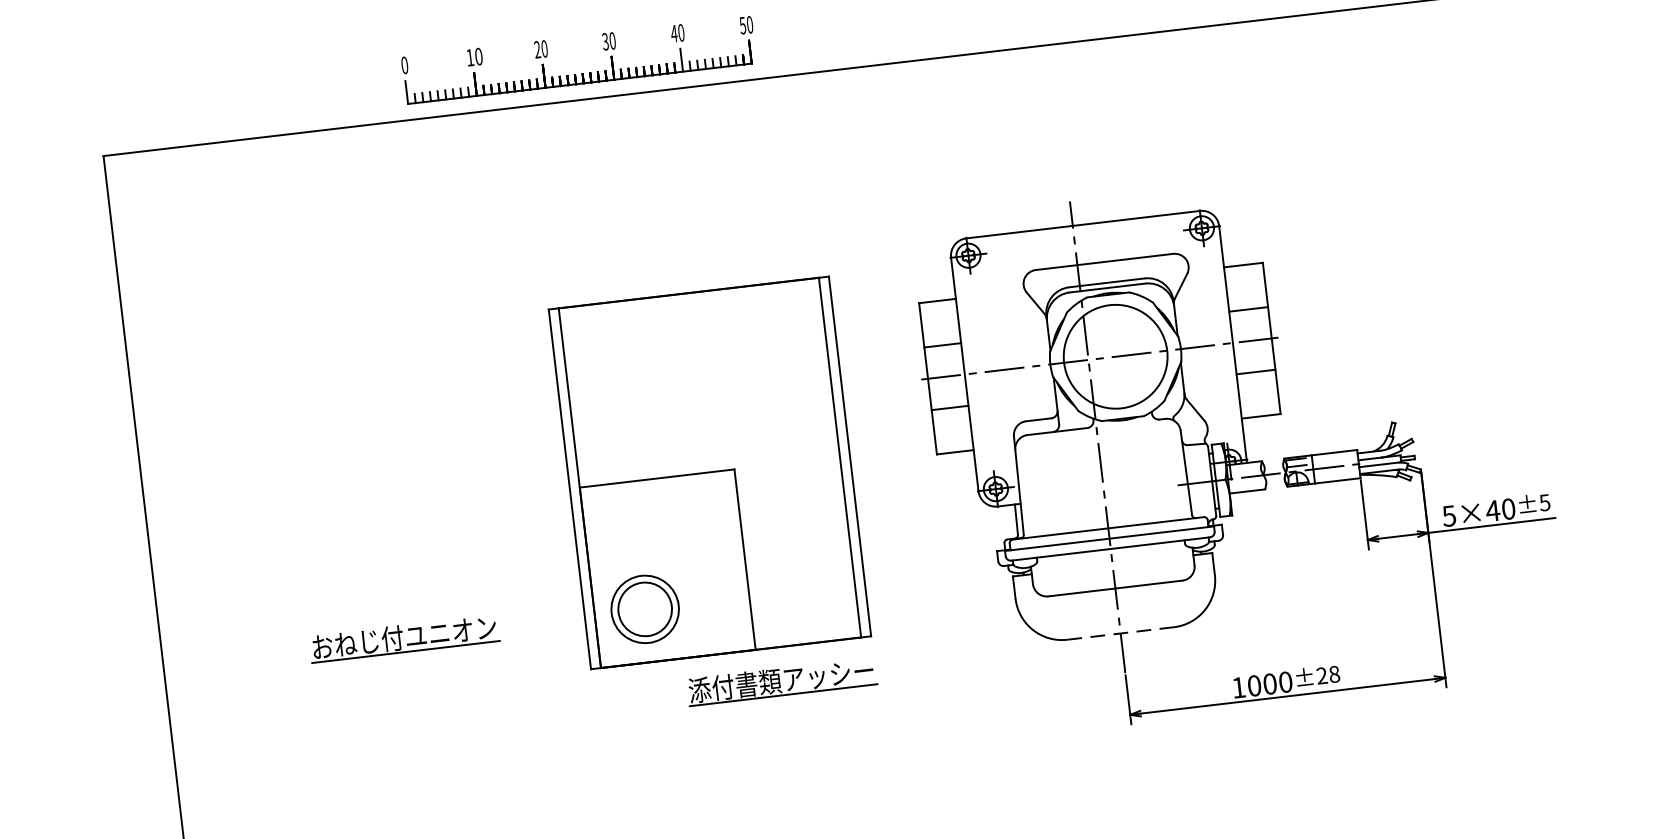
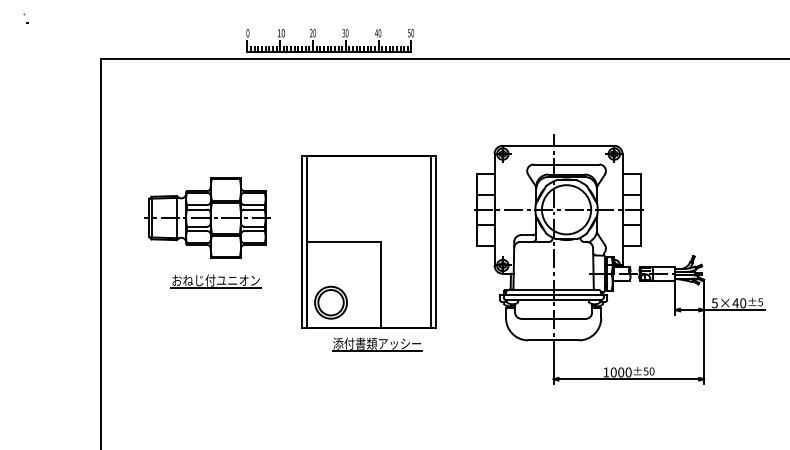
part: (365, 461) -> (207, 217), added
line: (1122, 633) -> (554, 340), dashed -> solid
part: (403, 639) -> (215, 281), moved
text: (1327, 675) -> (648, 371), ±28 -> ±50
part: (782, 682) -> (377, 344), moved

